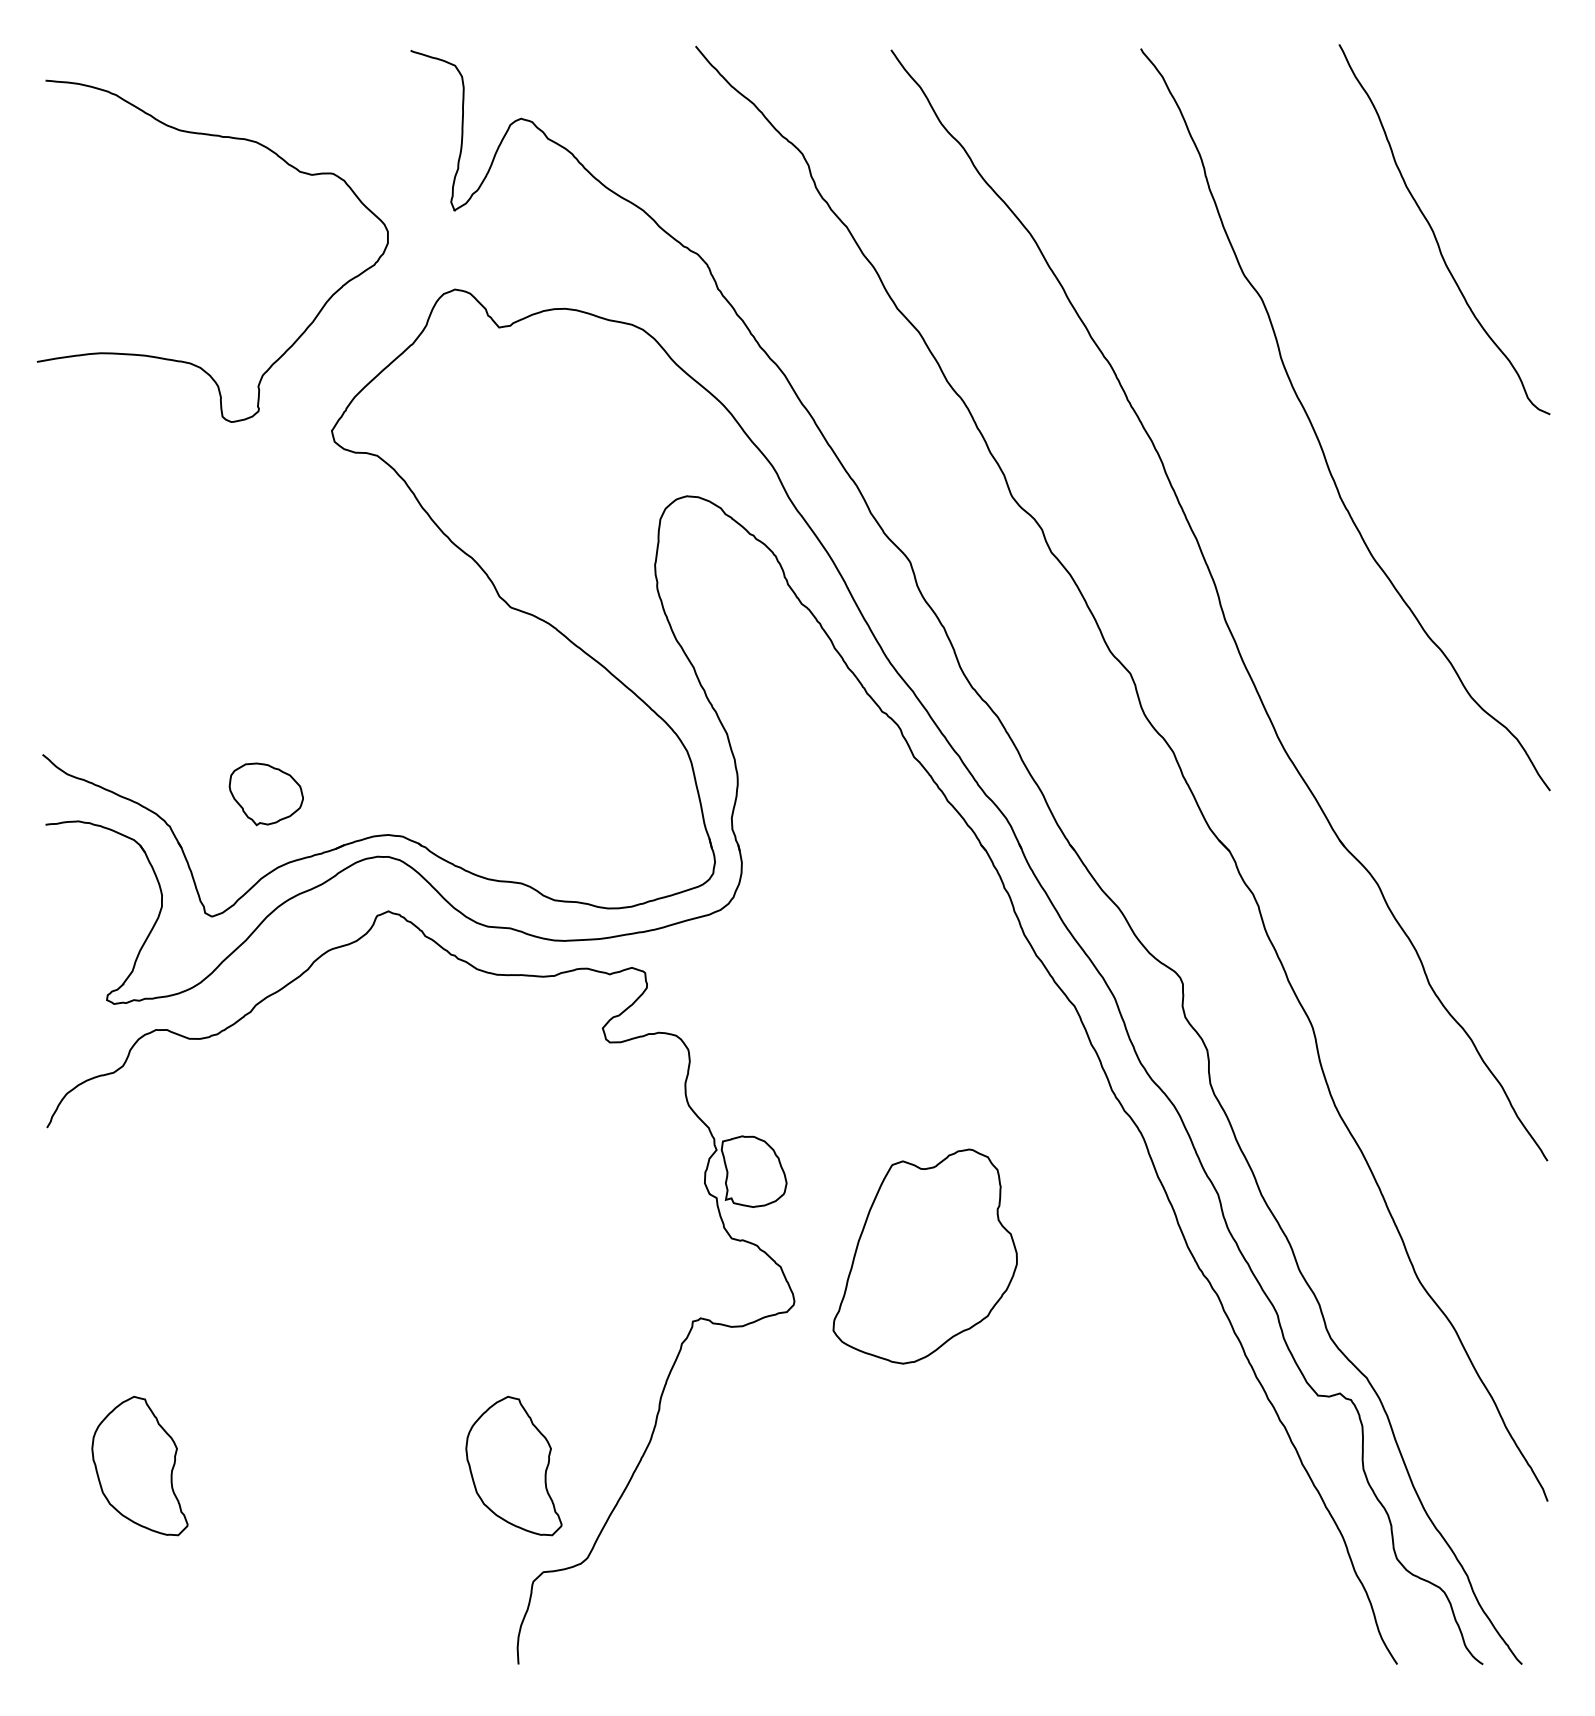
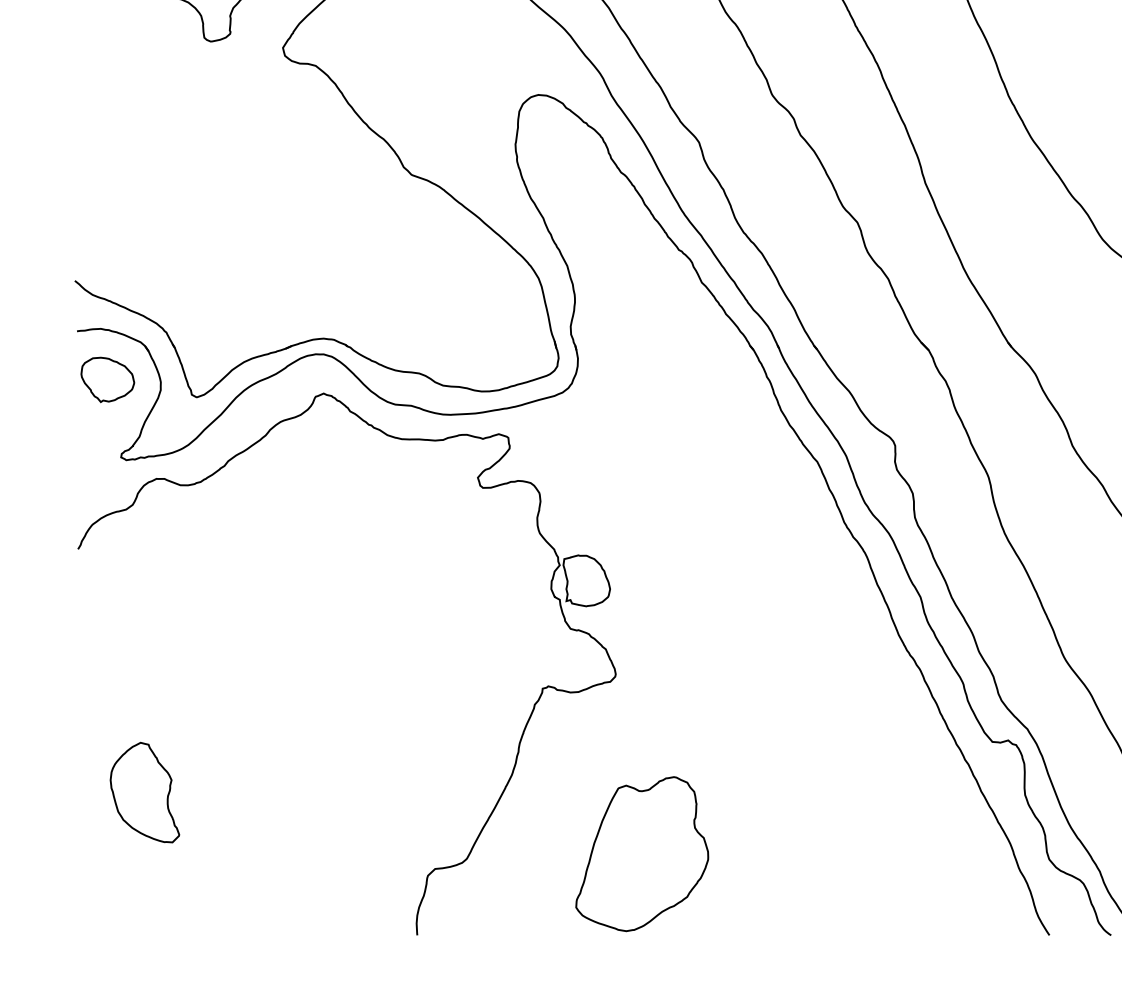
part: (265, 794) -> (107, 380), moved
part: (924, 1256) -> (641, 854), moved
part: (513, 1466) -> (413, 792), removed

